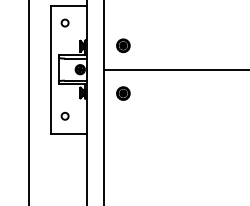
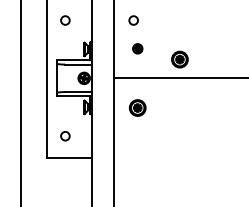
circle: (119, 22) -> (132, 19), added
part: (123, 45) -> (137, 48), size x0.6
part: (157, 54) -> (180, 59), added

